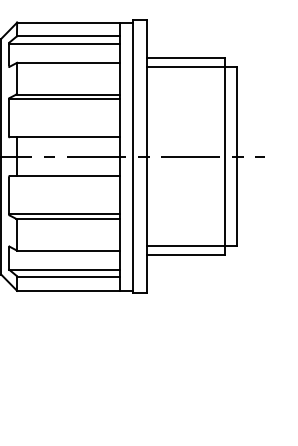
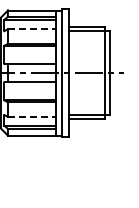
line: (67, 63) -> (31, 29), solid -> dashed
line: (67, 249) -> (31, 116), solid -> dashed

